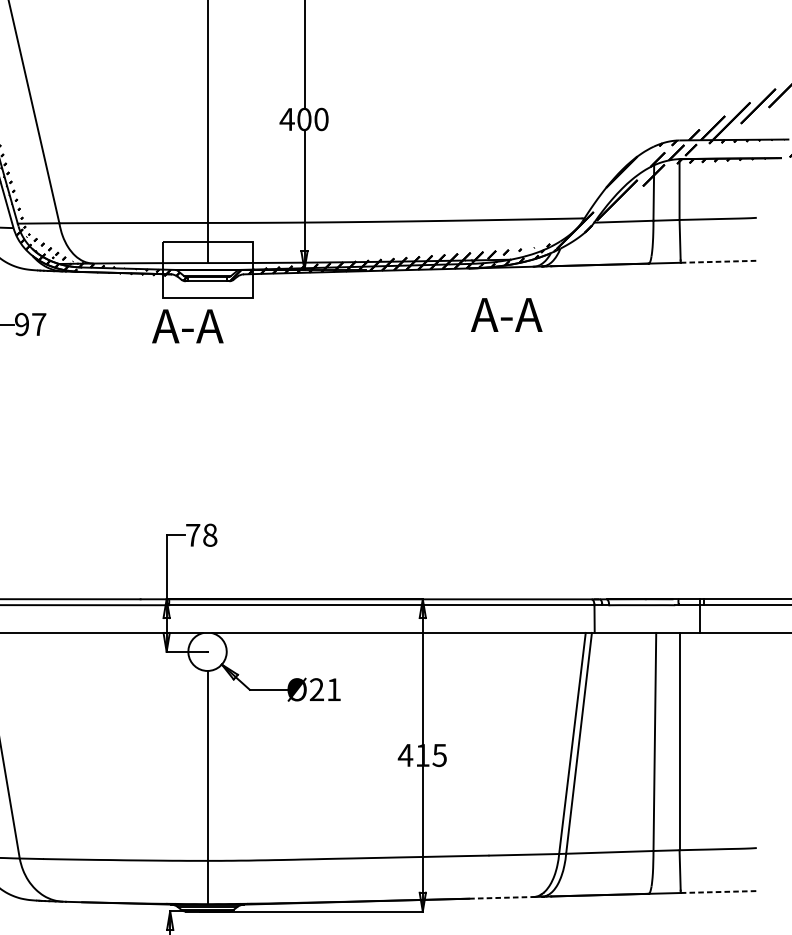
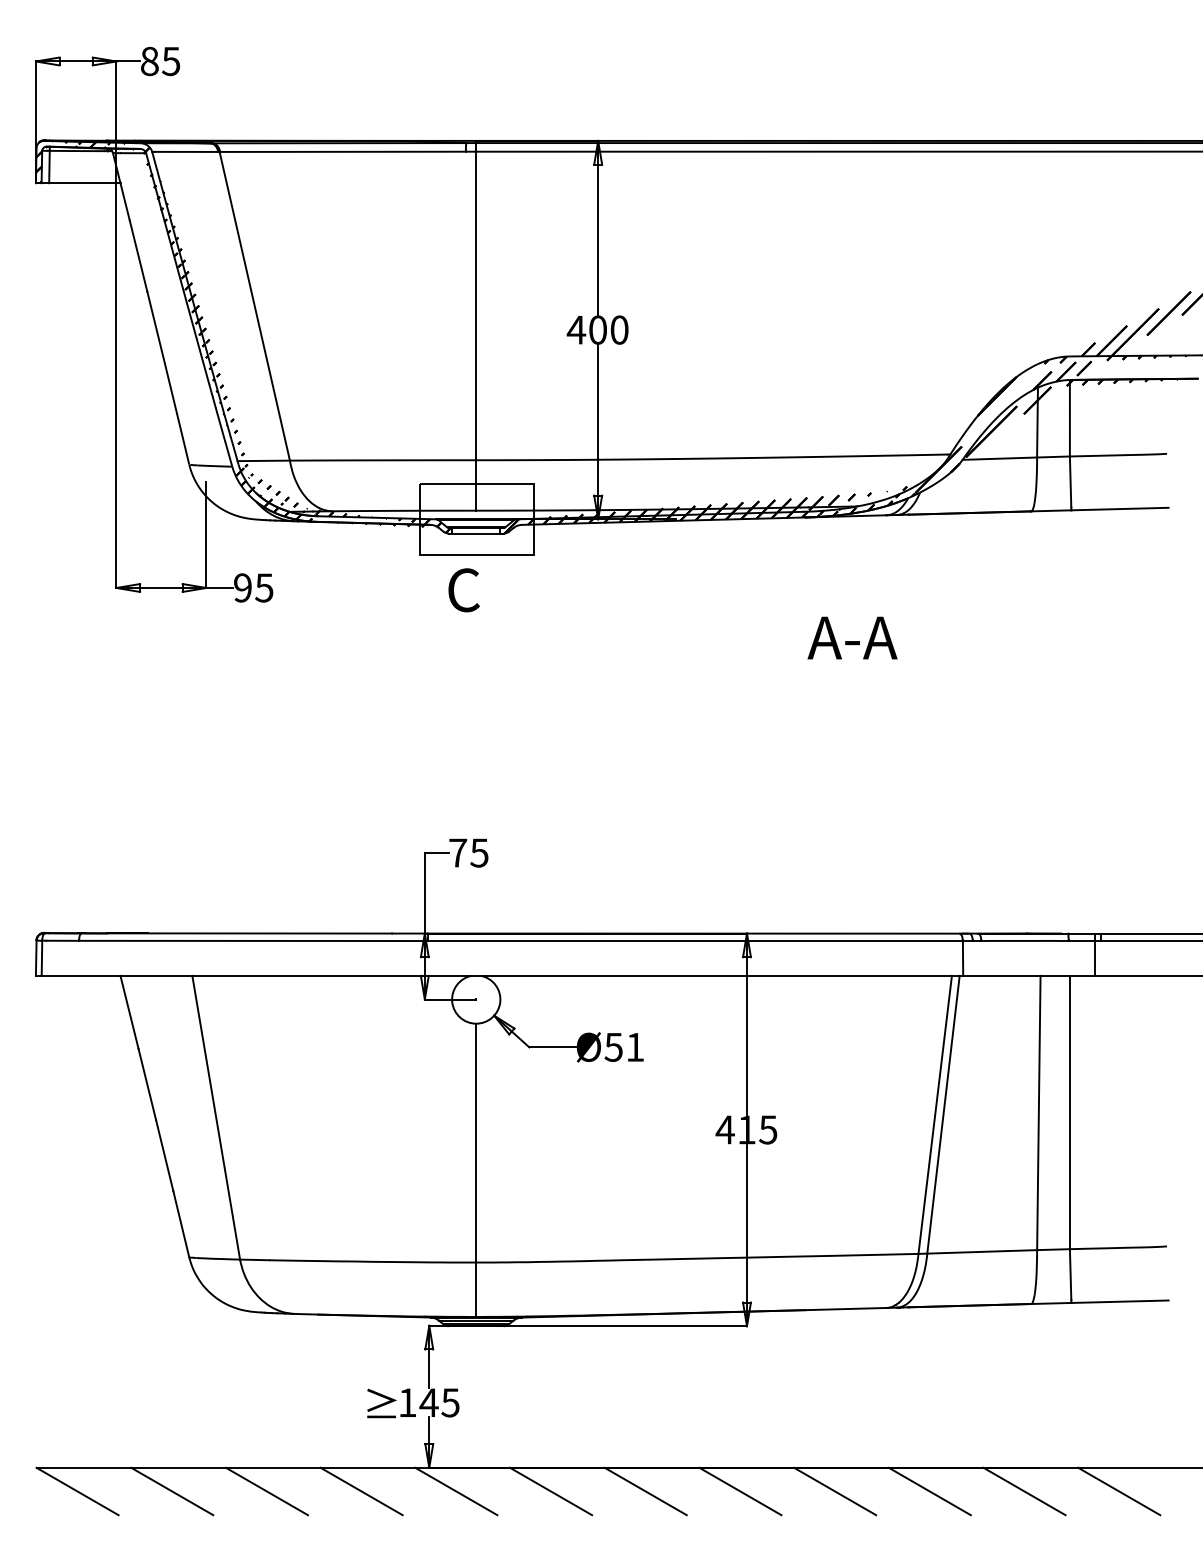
line: (718, 262) -> (1119, 509), dashed -> solid
text: (506, 314) -> (852, 637), moved
text: (39, 324) -> (264, 587), 97 -> 95
text: (187, 326) -> (451, 590), A-A -> C
text: (210, 534) -> (479, 852), 78 -> 75
text: (316, 689) -> (613, 1046), Ø21 -> Ø51
line: (719, 891) -> (1120, 1301), dashed -> solid
line: (501, 898) -> (846, 1309), dashed -> solid

